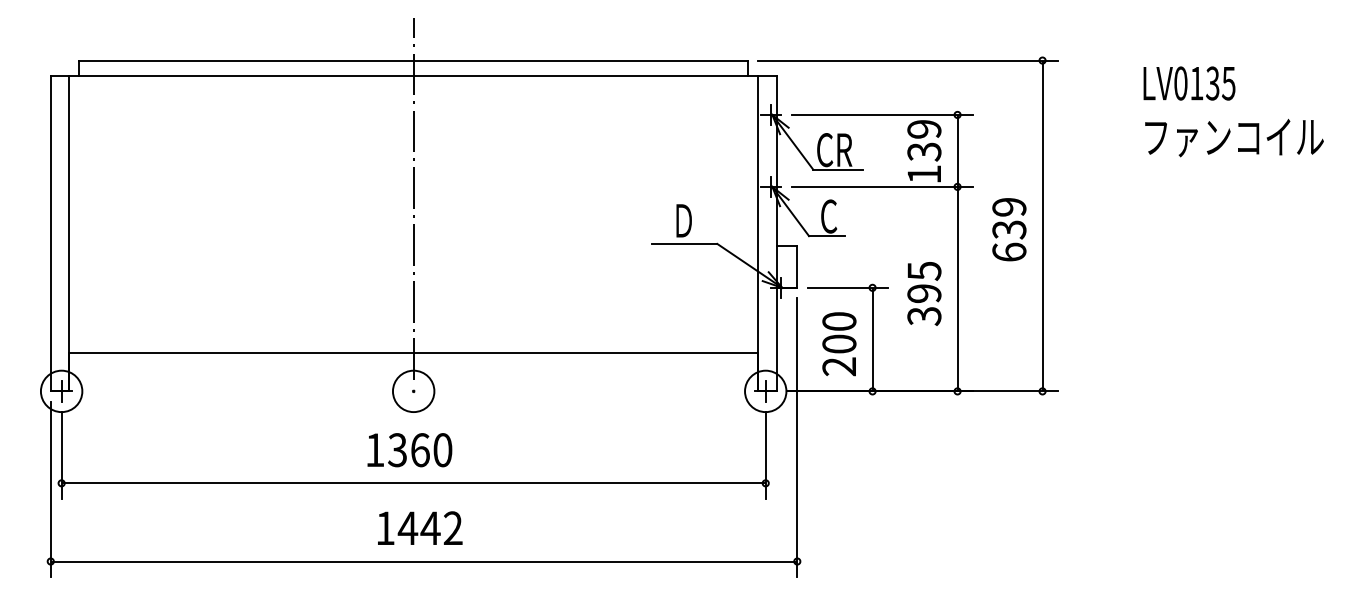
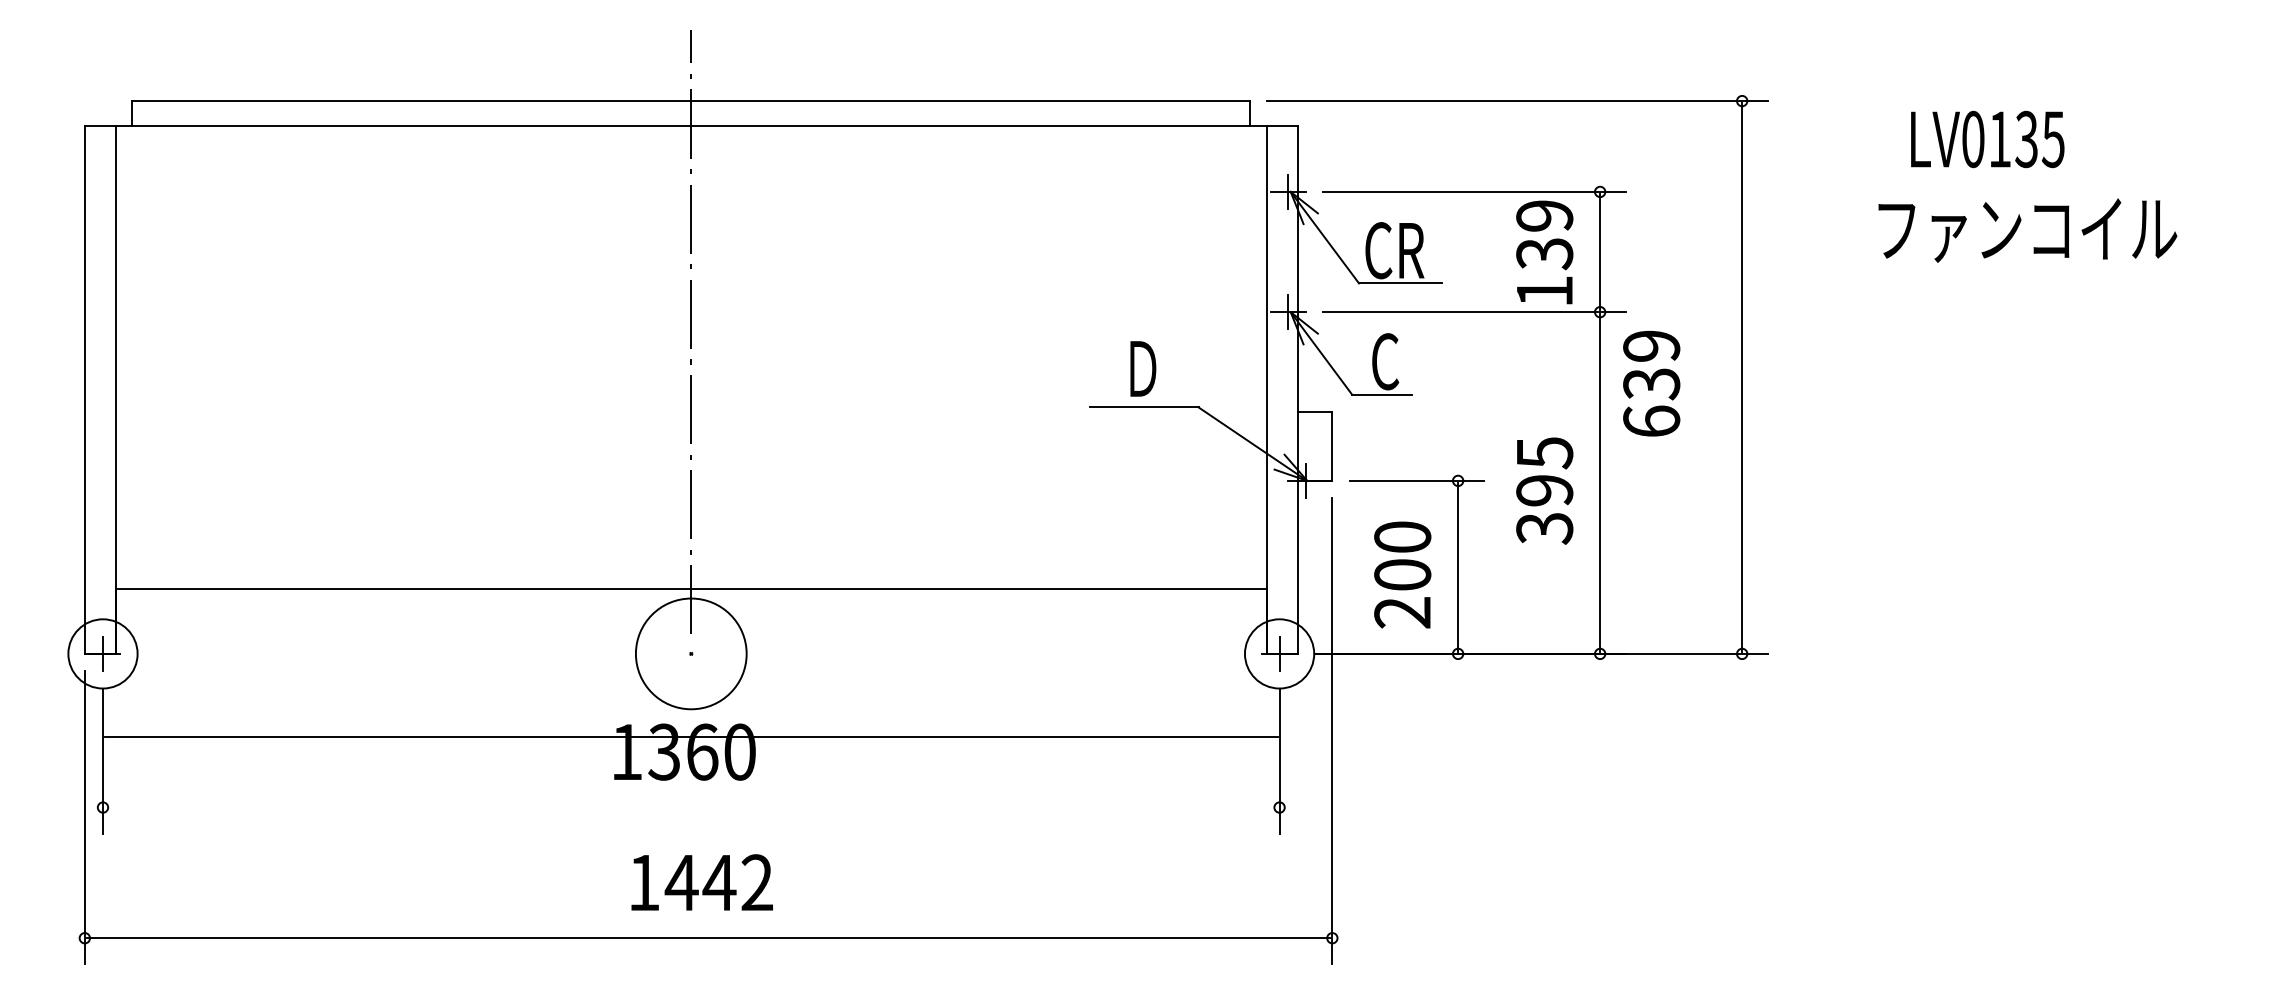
text: (1234, 138) -> (2027, 231), moved
text: (1009, 229) -> (1651, 383), moved
circle: (413, 391) -> (690, 654), size x1.6
line: (413, 483) -> (690, 737), moved

